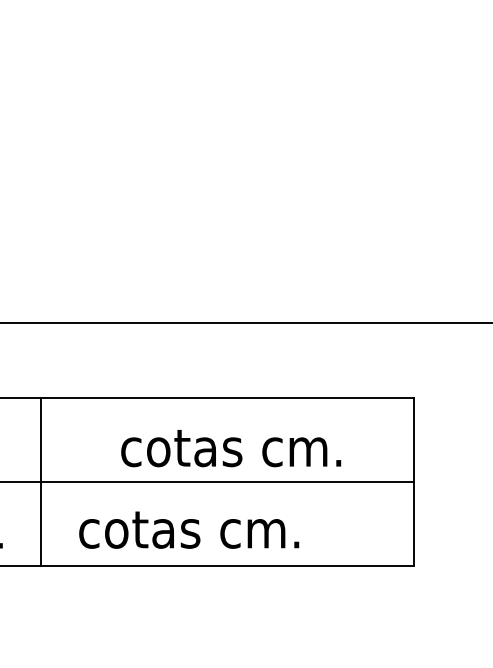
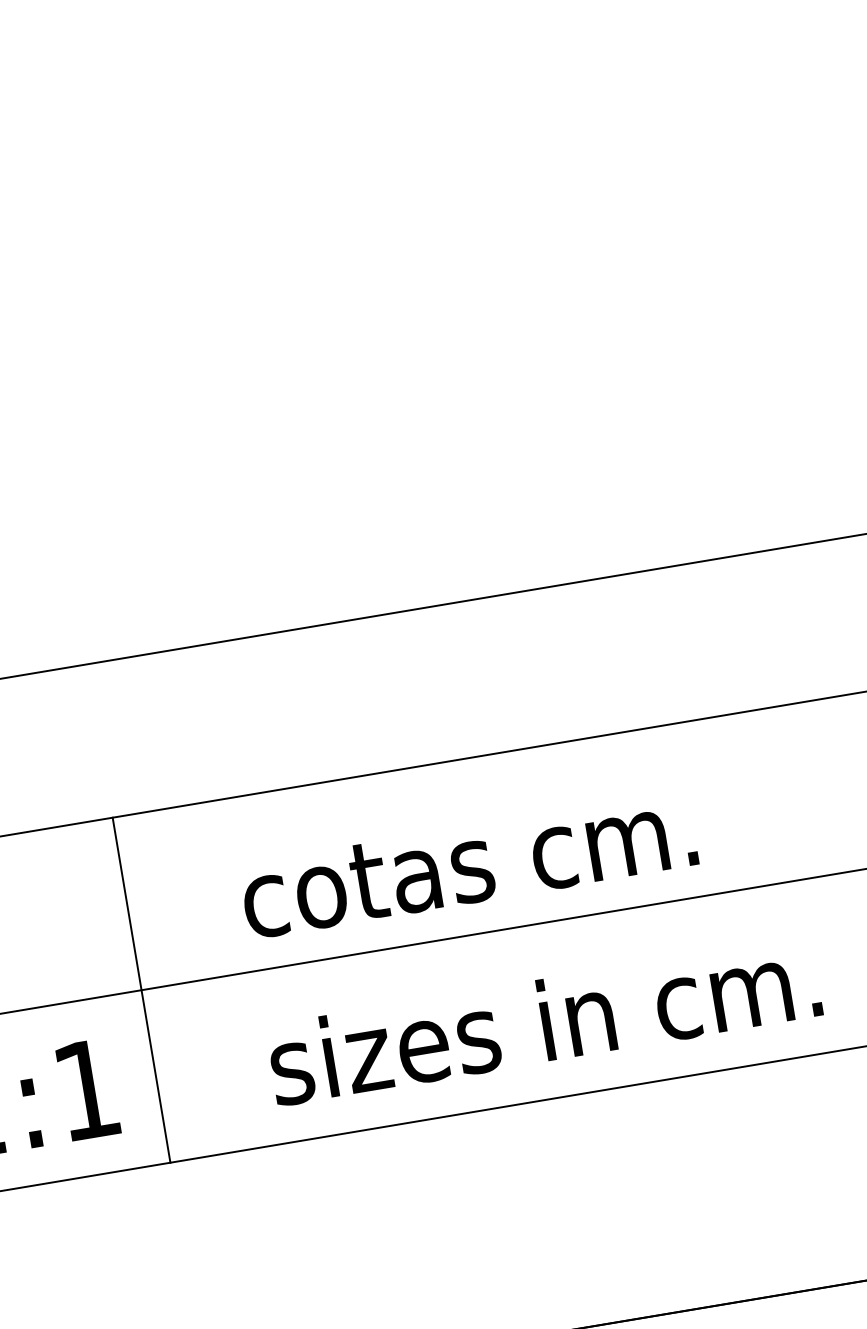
text: (231, 448) -> (469, 864), moved
line: (40, 481) -> (141, 989), moved
text: (212, 528) -> (543, 1020), cotas cm. -> sizes in cm.

